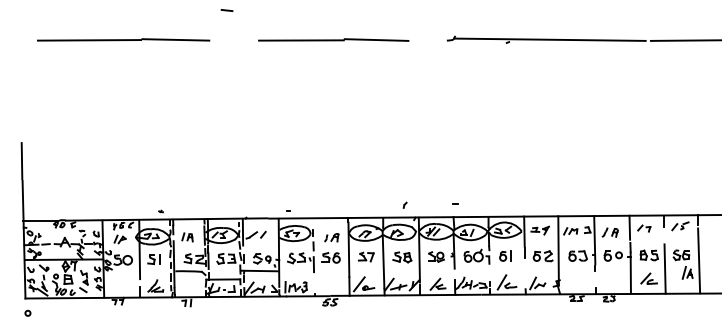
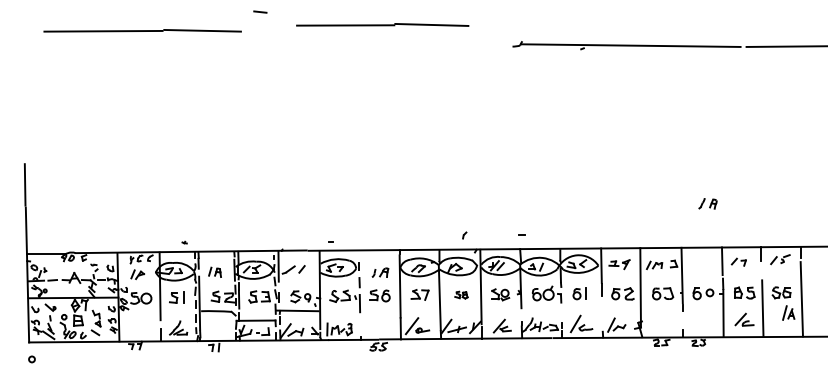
line: (123, 39) -> (142, 30), moved
line: (333, 39) -> (382, 24), moved
part: (609, 232) -> (707, 203), moved
part: (402, 256) -> (461, 294), size x0.6

